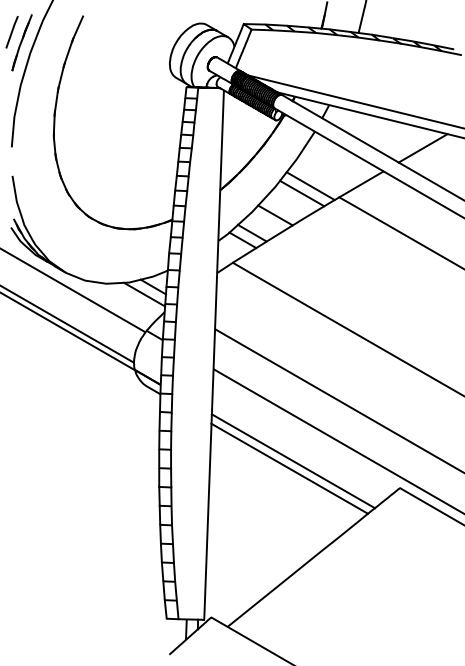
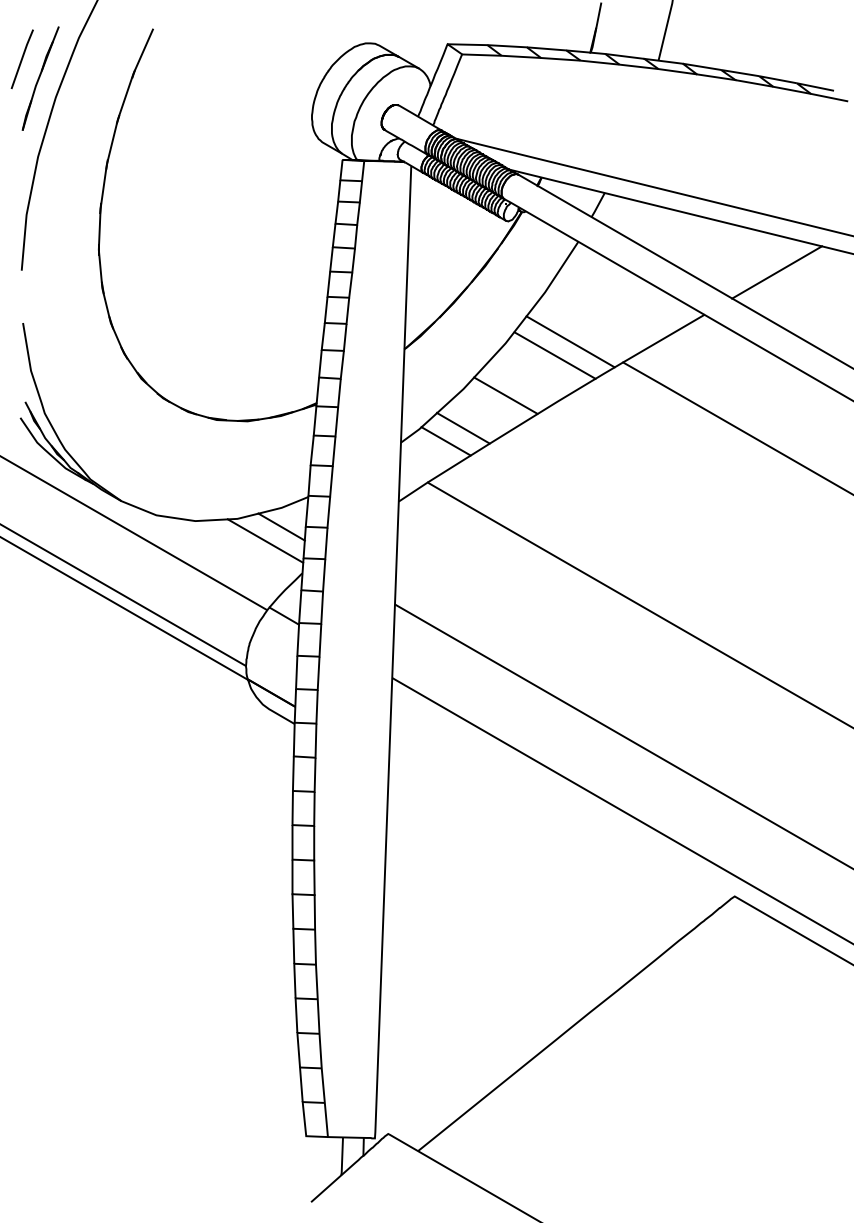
line: (293, 461) -> (539, 847), removed
line: (289, 468) -> (531, 860), removed

